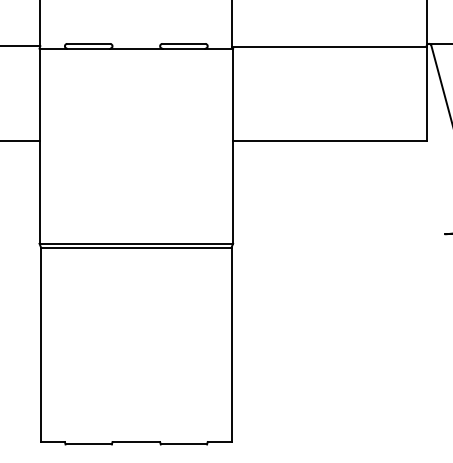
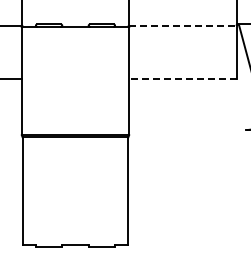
line: (329, 47) -> (182, 26), solid -> dashed
line: (329, 141) -> (182, 78), solid -> dashed

